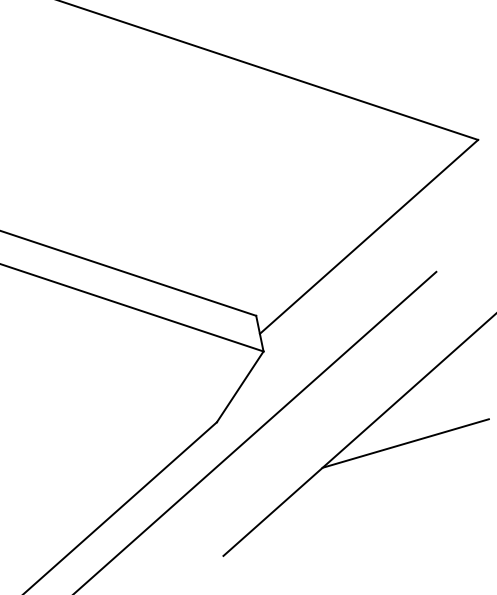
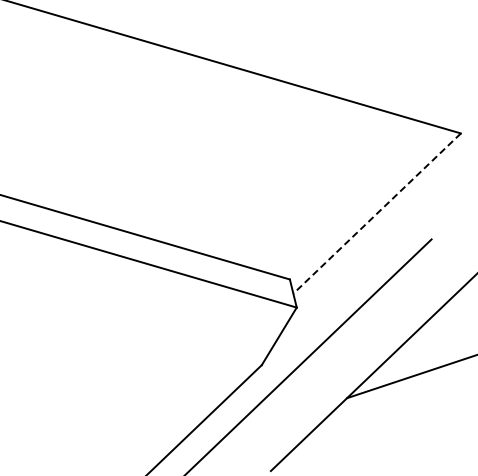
line: (369, 236) -> (377, 213), solid -> dashed

